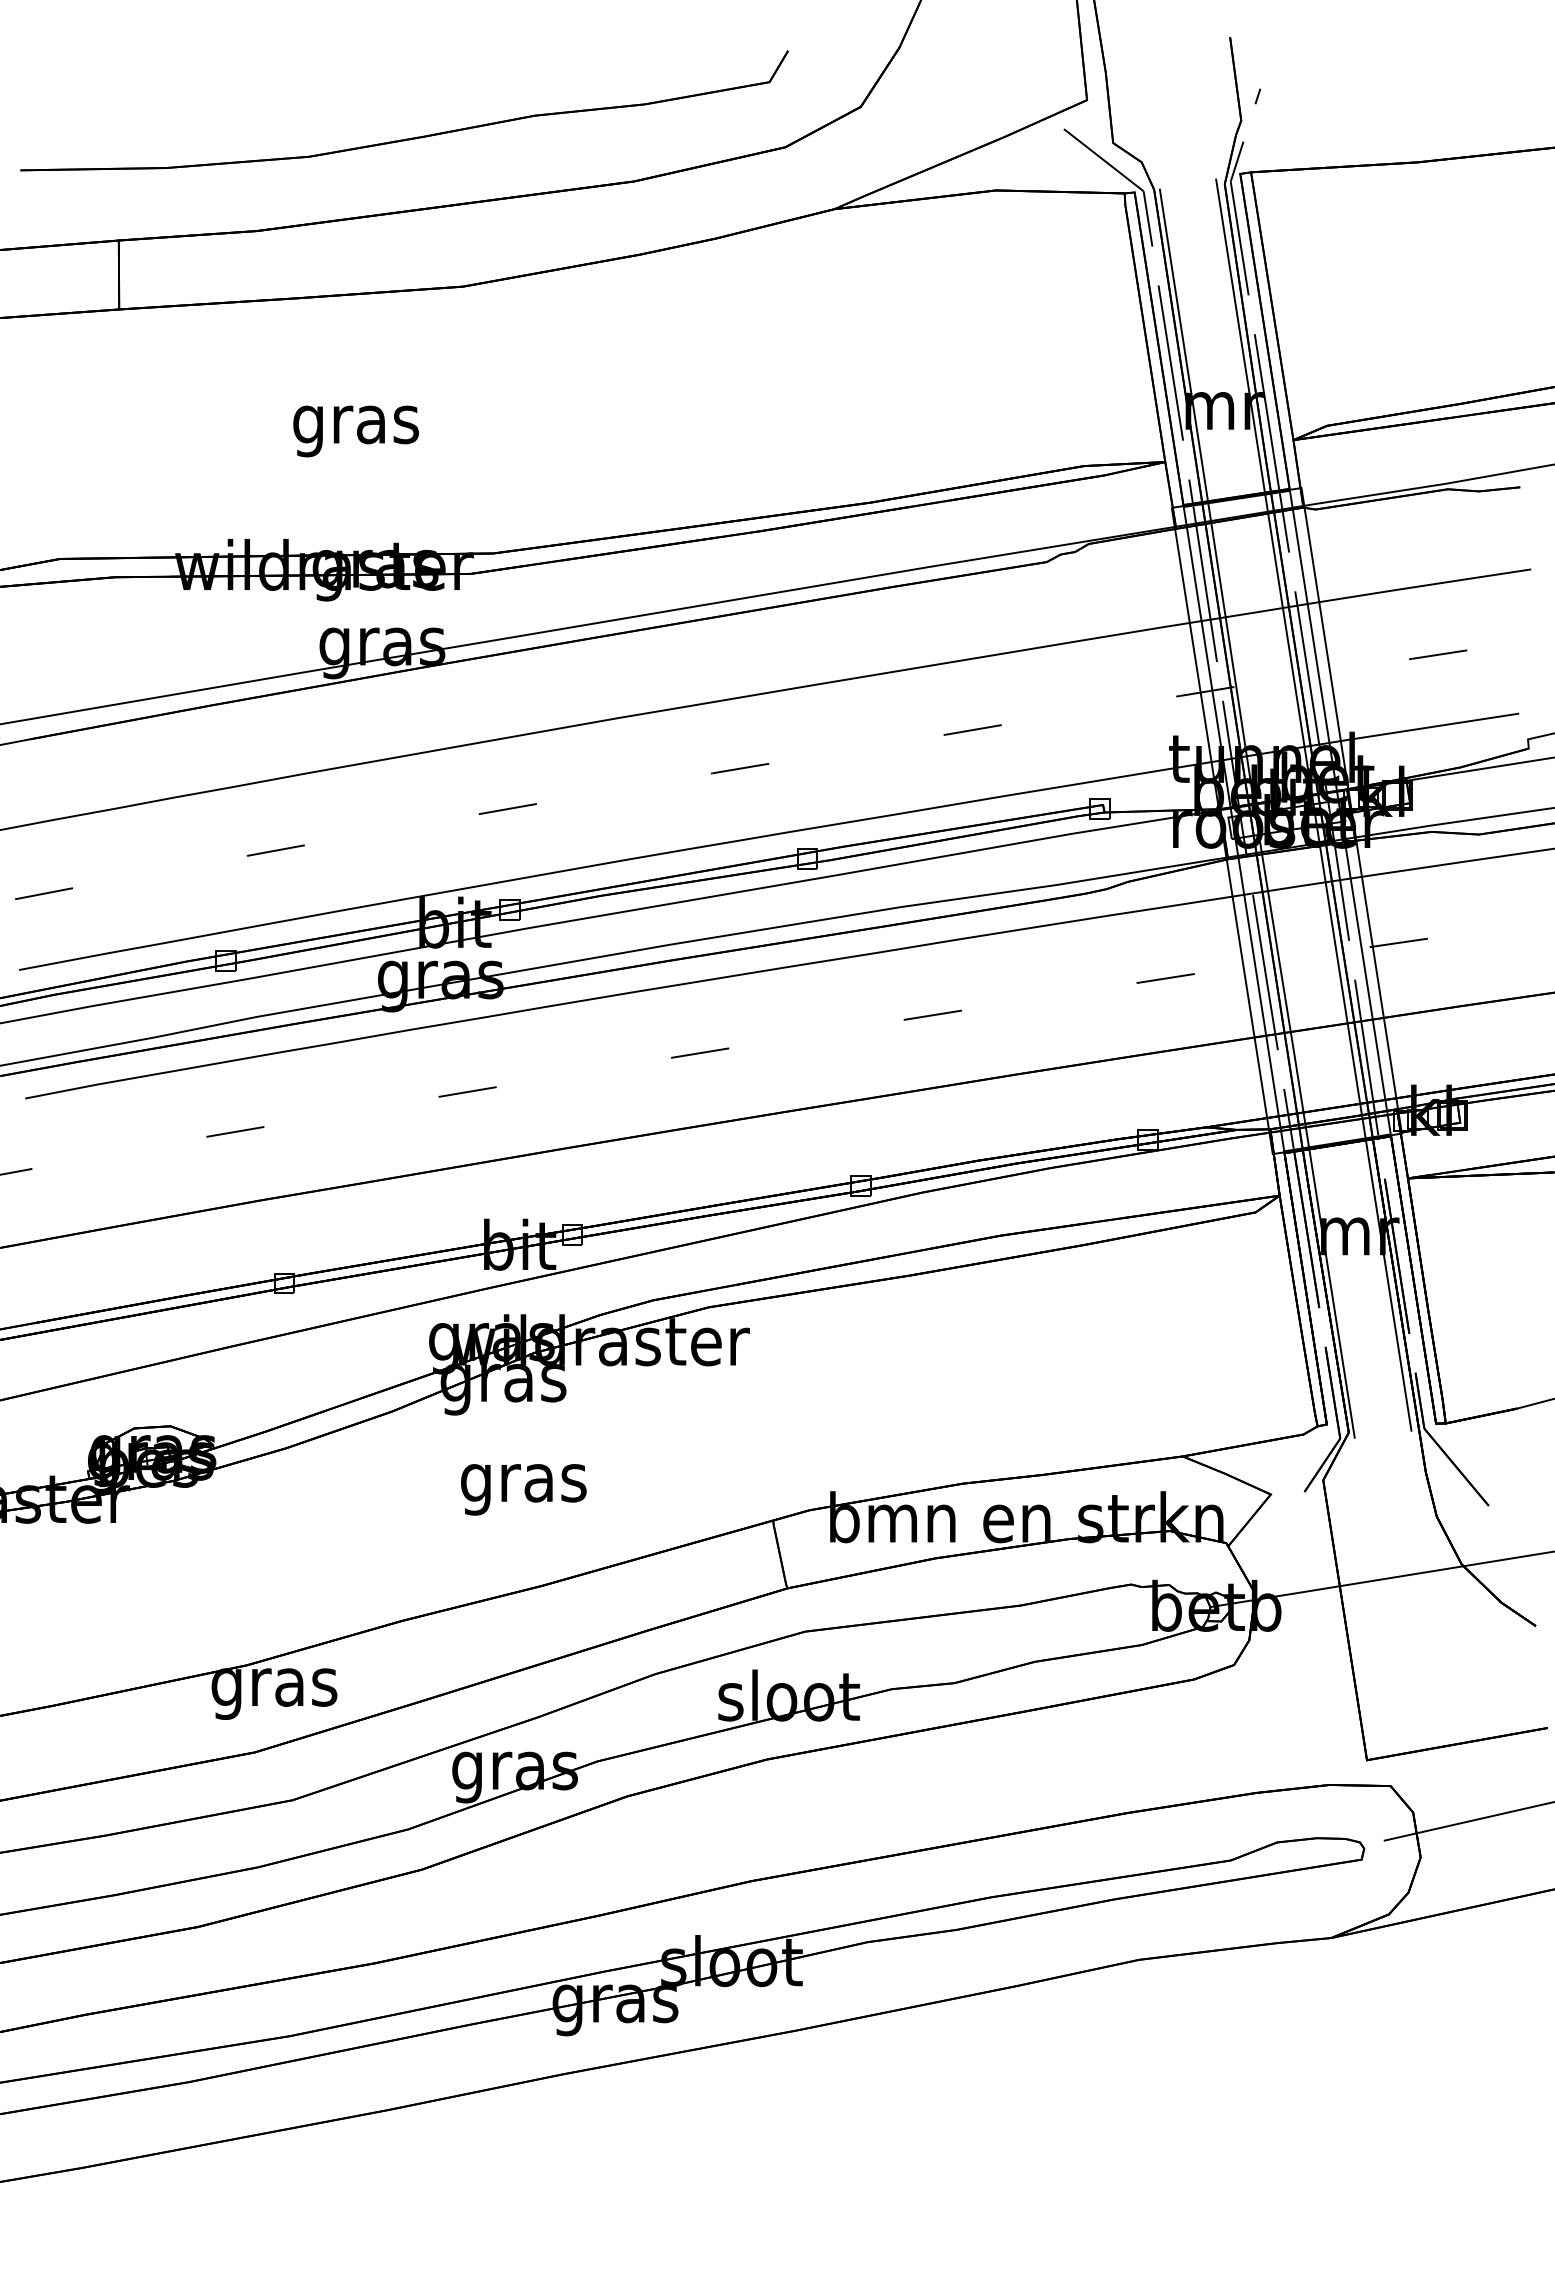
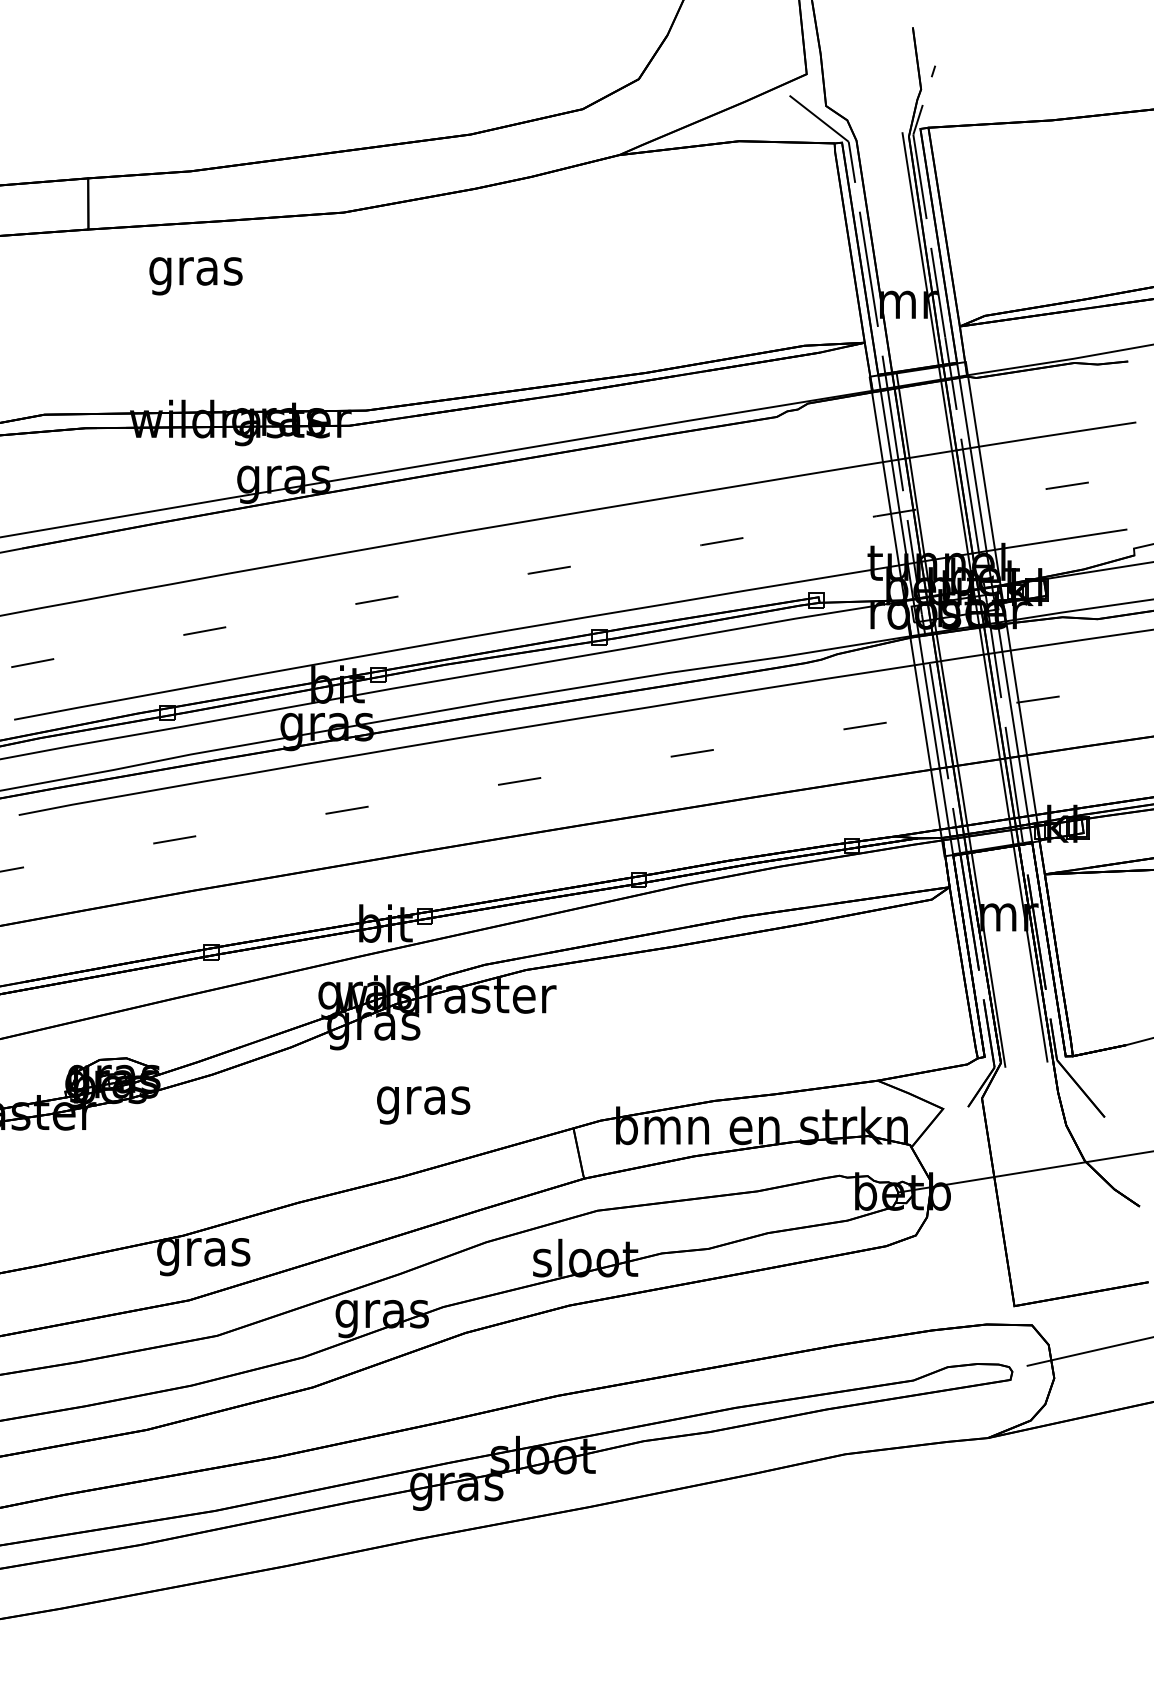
part: (411, 137) -> (305, 101), removed
line: (1183, 345) -> (878, 256), removed
text: (355, 431) -> (195, 276), moved
text: (523, 1489) -> (423, 1105), moved

